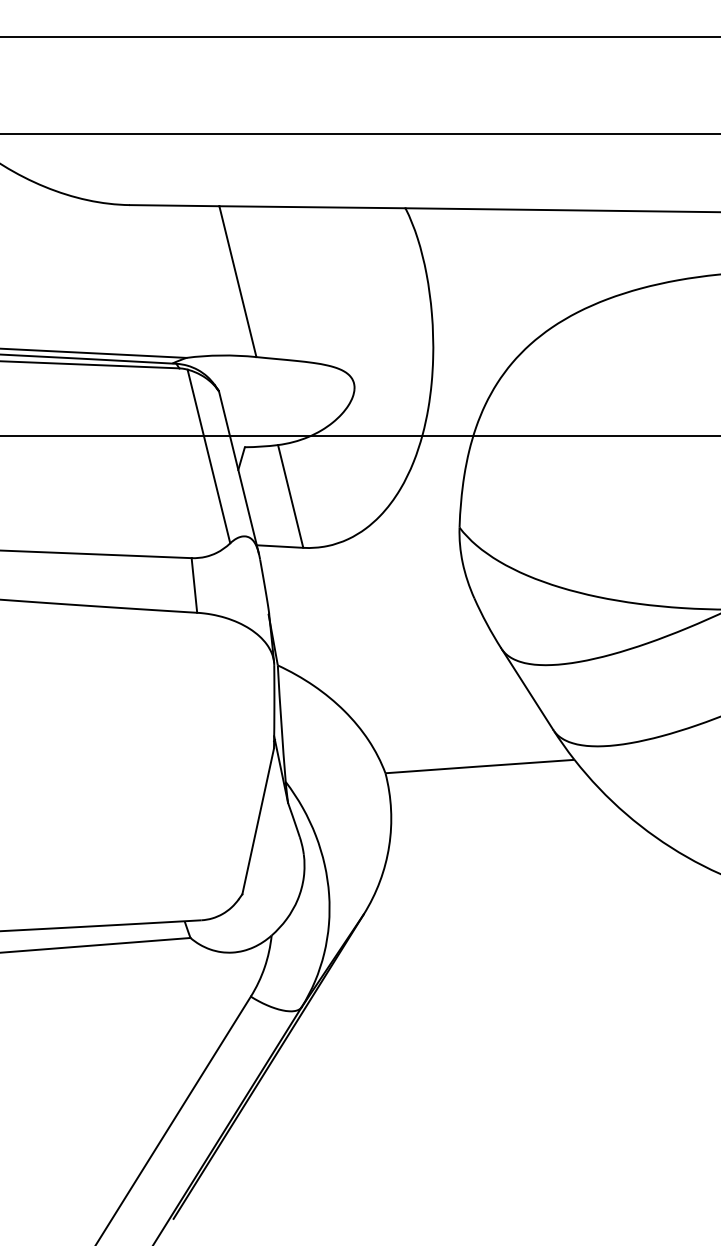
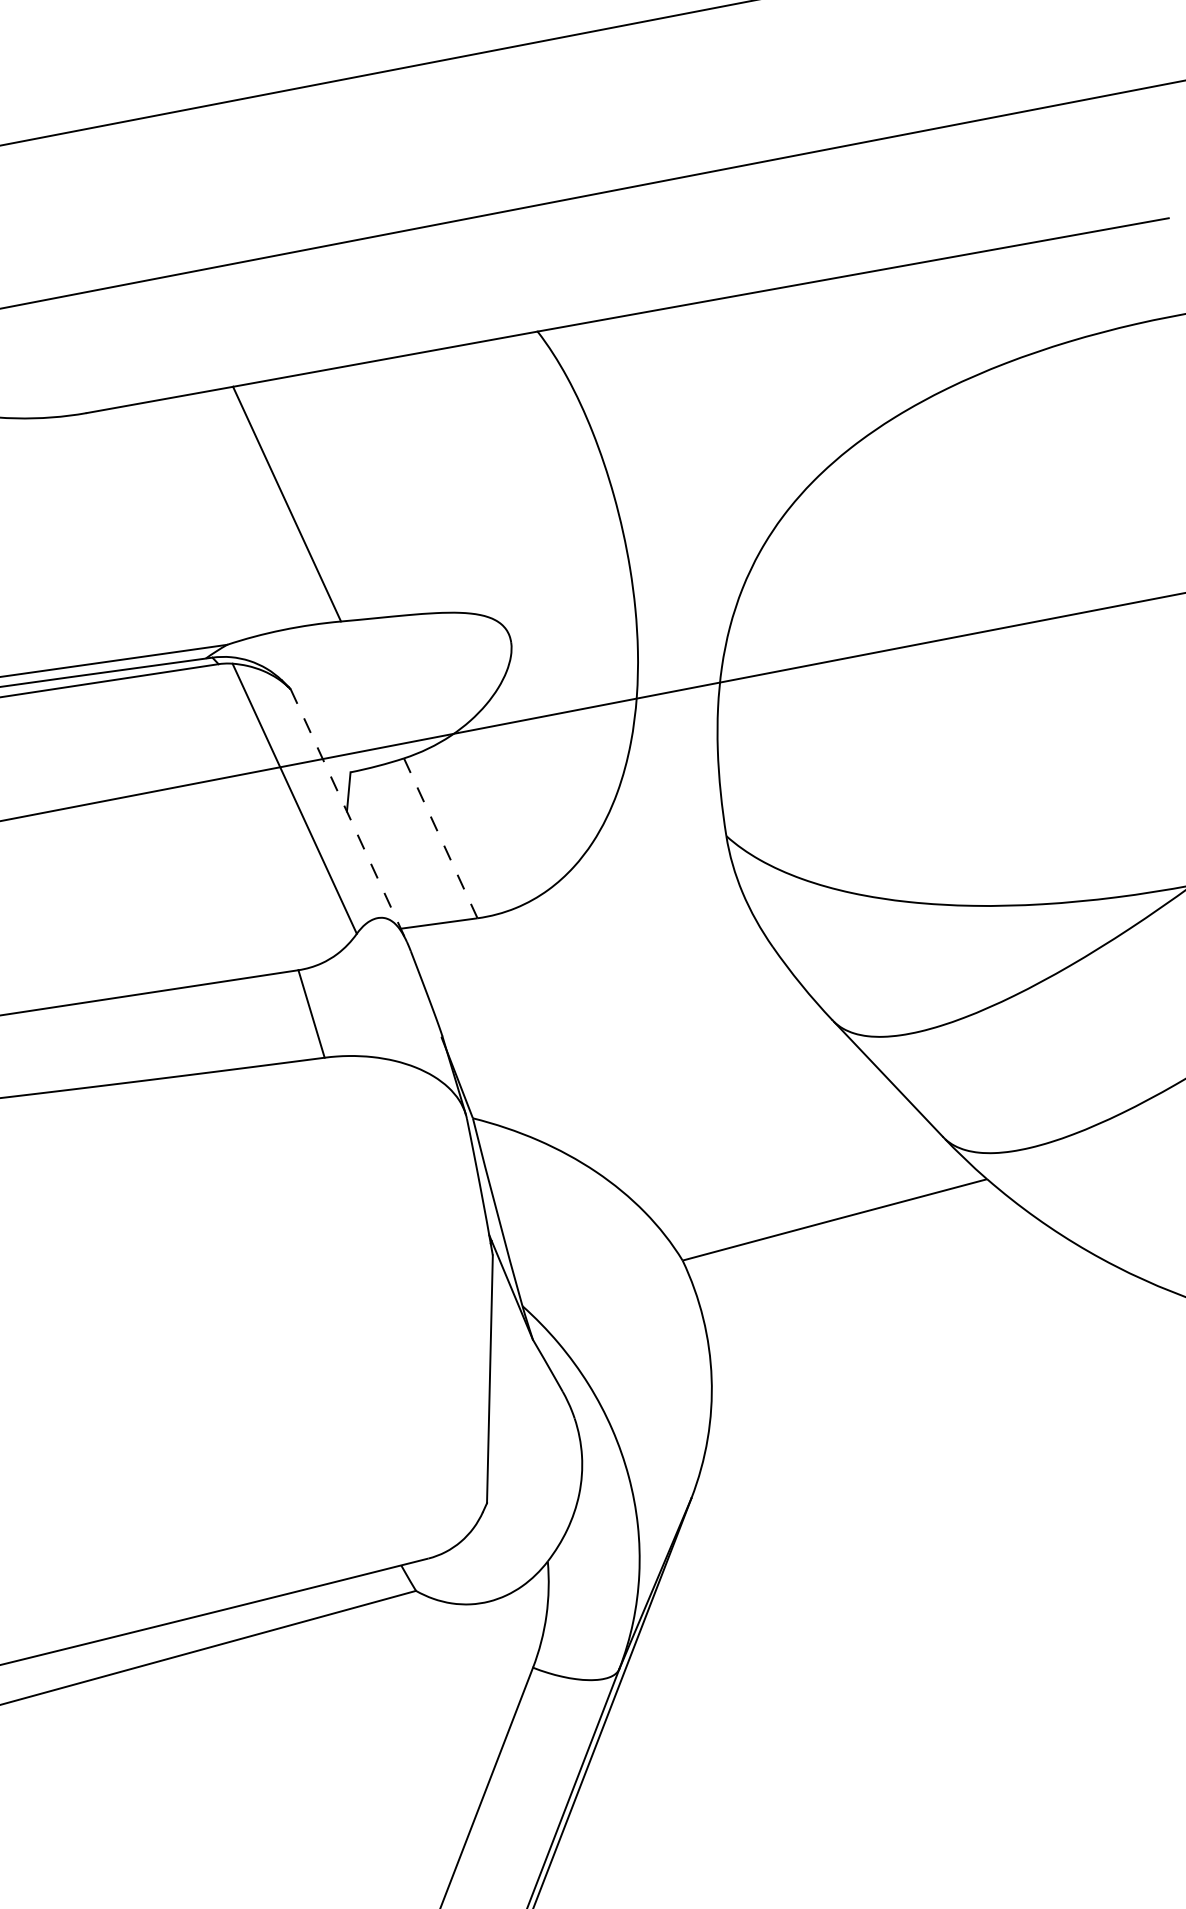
line: (238, 472) -> (348, 815), solid -> dashed
line: (290, 496) -> (440, 838), solid -> dashed

